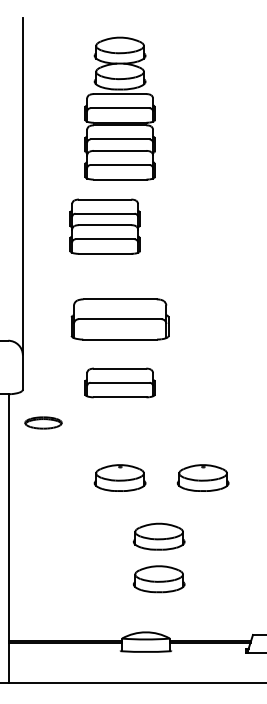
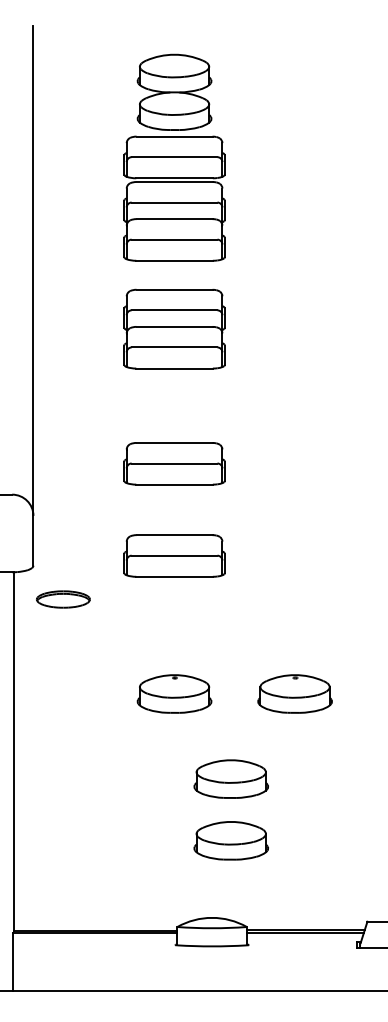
part: (104, 226) -> (173, 328), moved
part: (119, 319) -> (173, 463), size x0.71
part: (43, 422) -> (63, 598), moved

